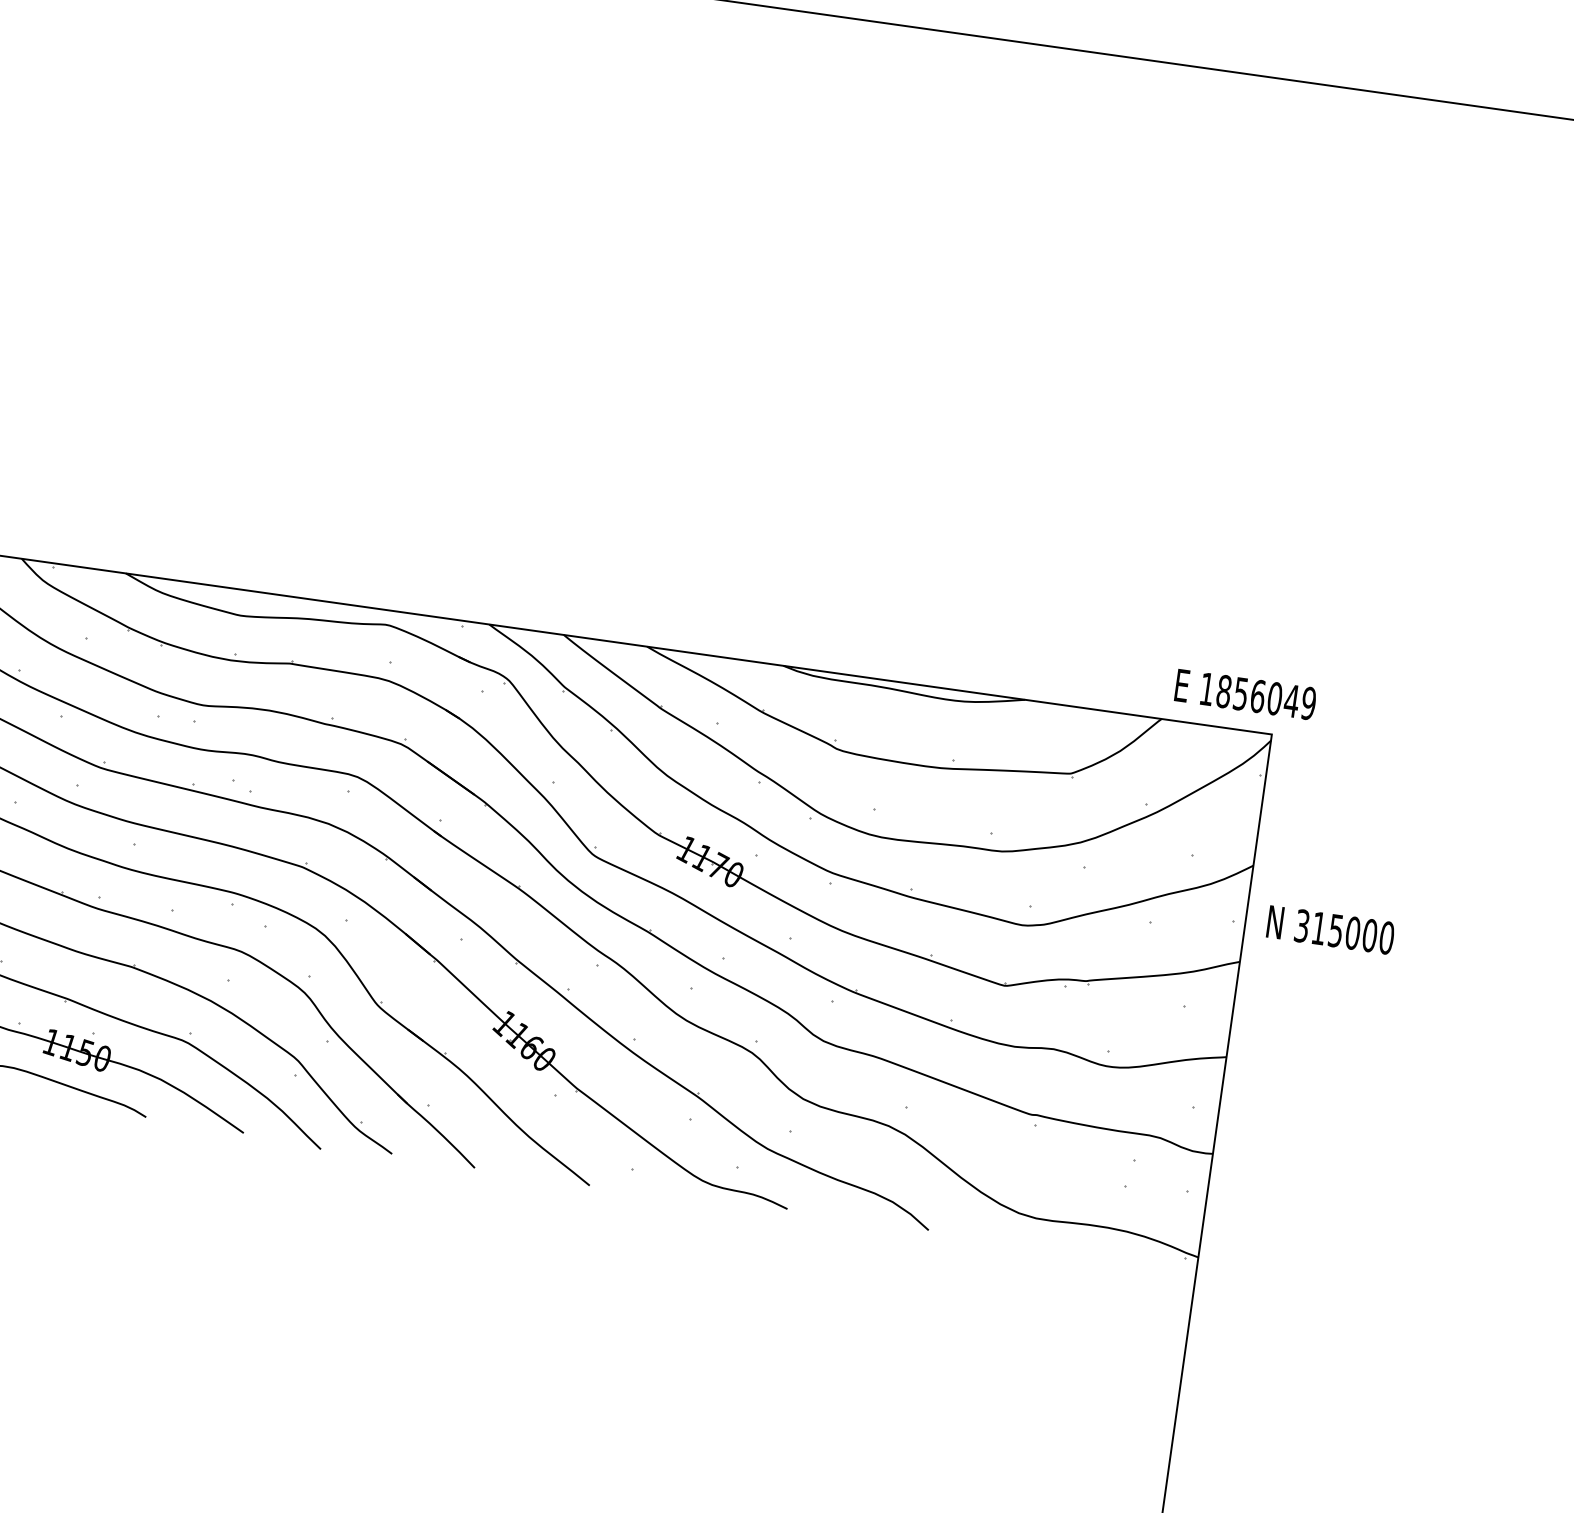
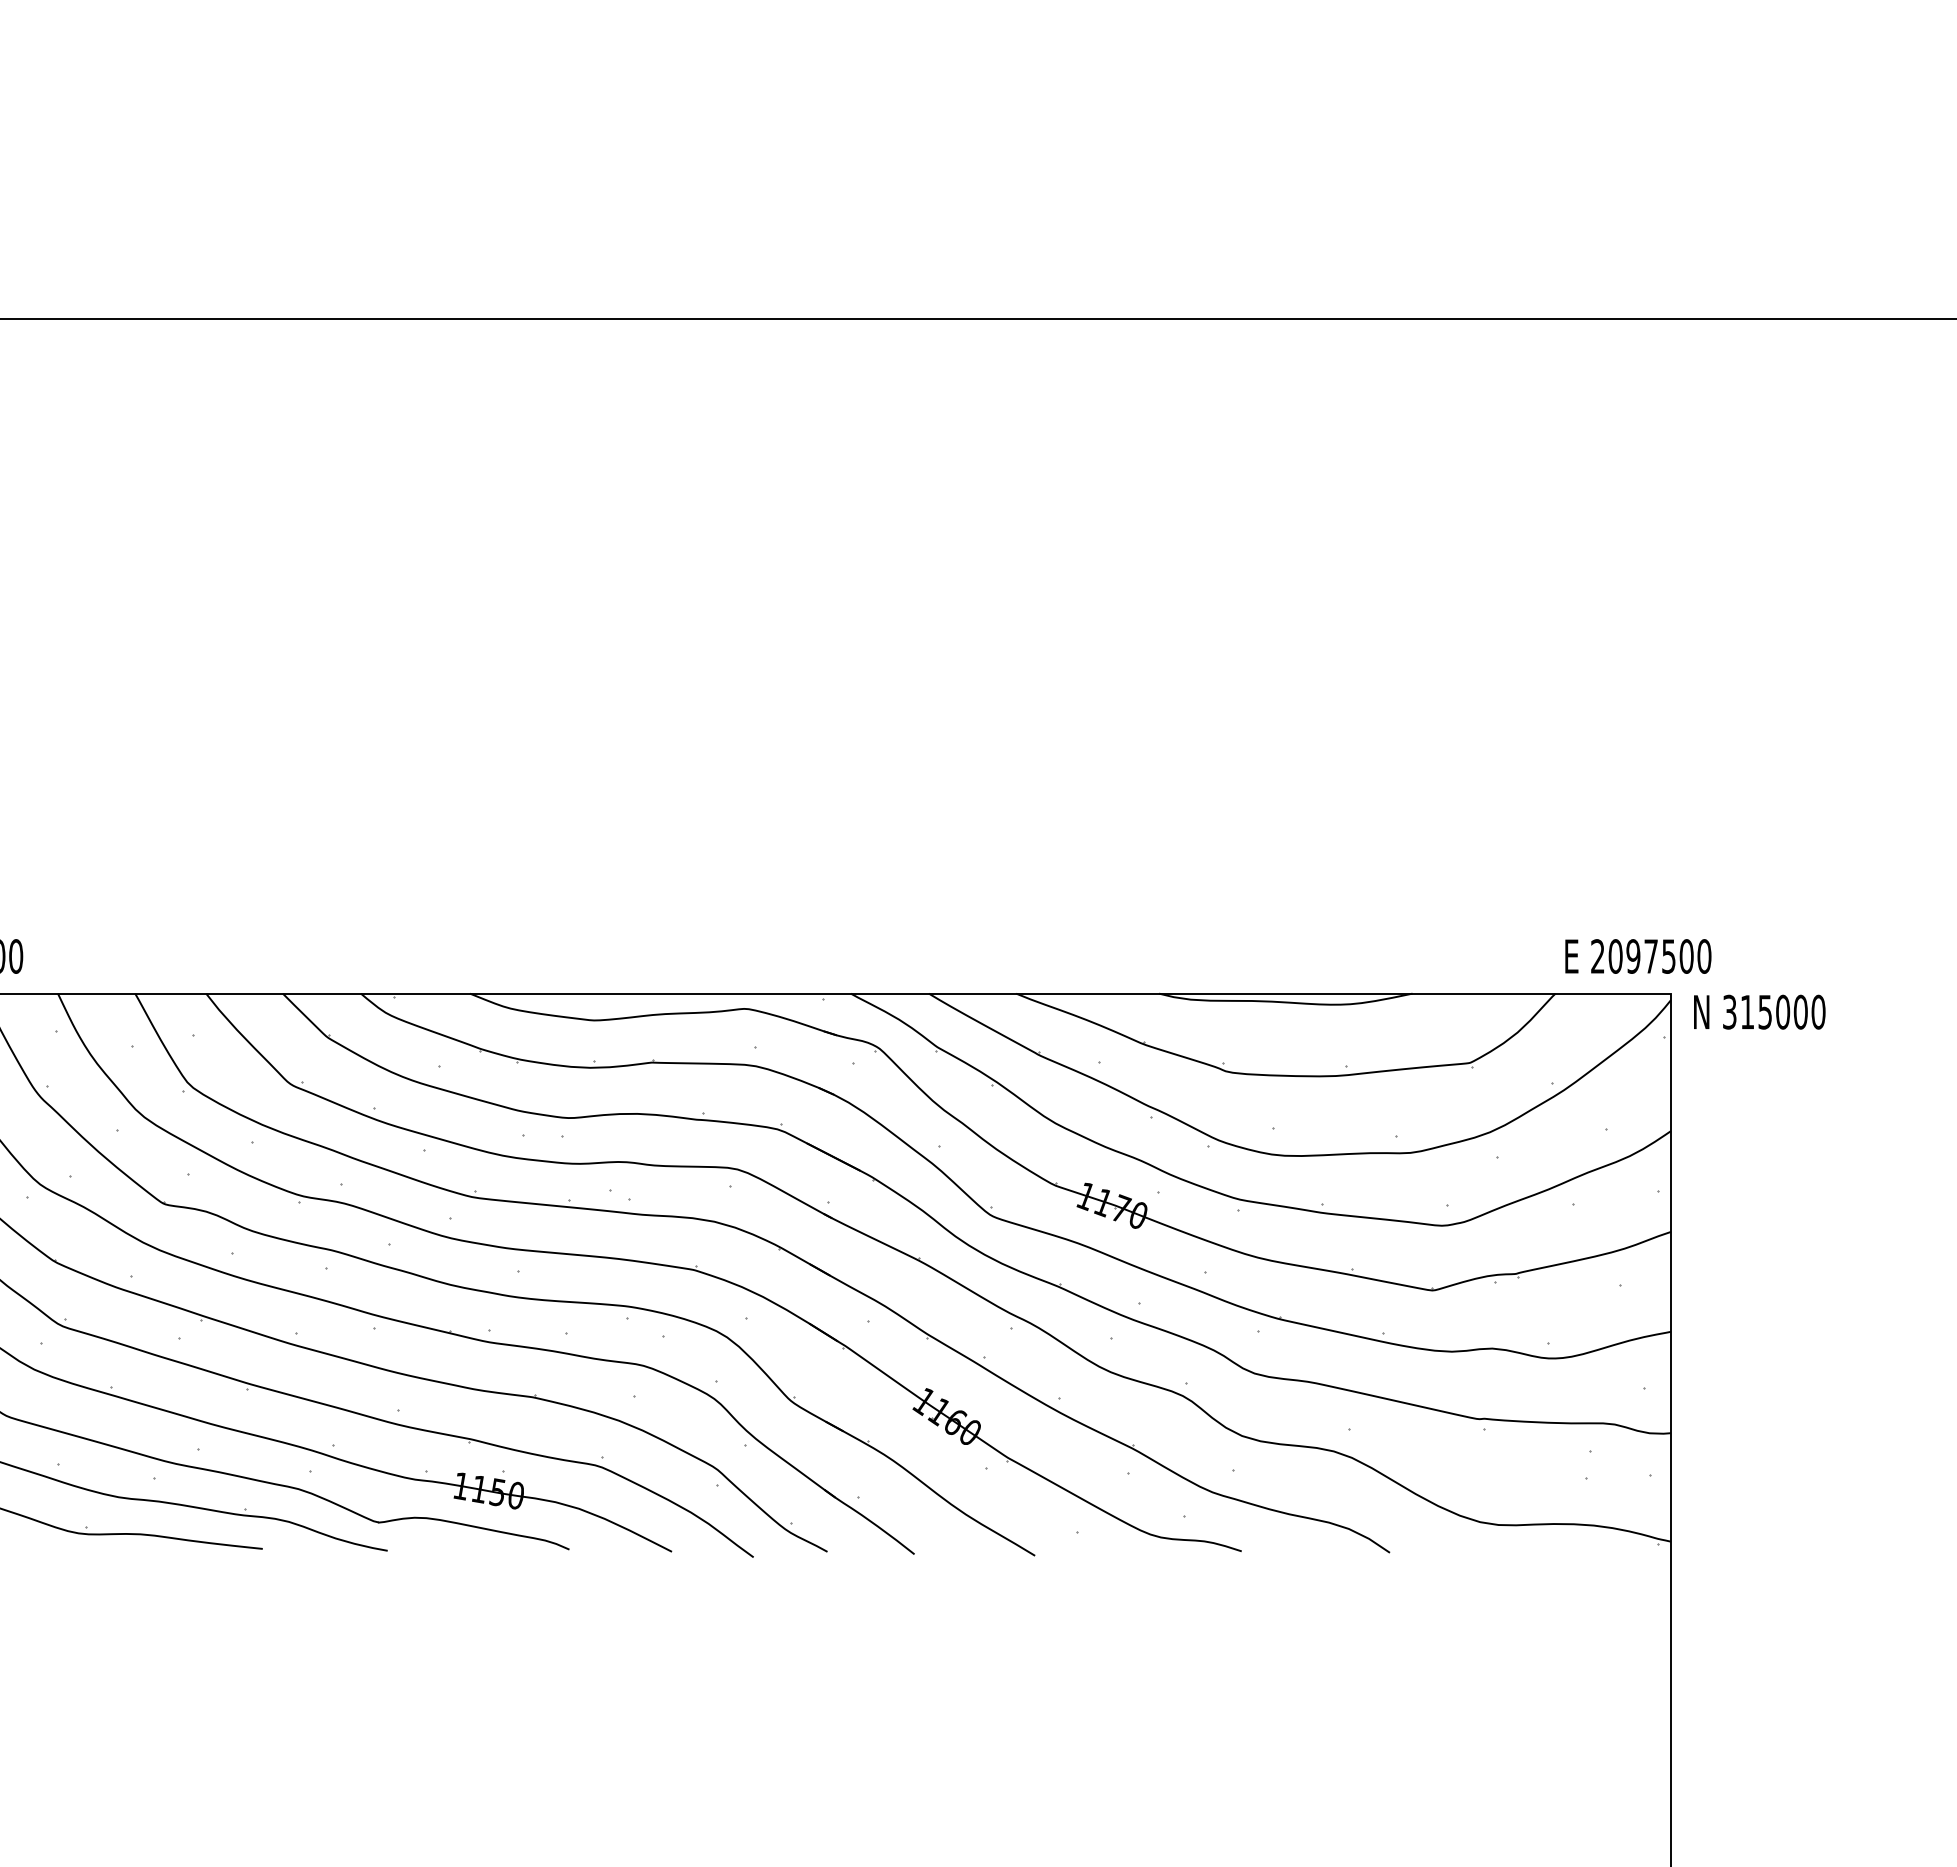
text: (1258, 696) -> (1651, 956), 1856049 -> 2097500
text: (1330, 929) -> (1759, 1011), moved

